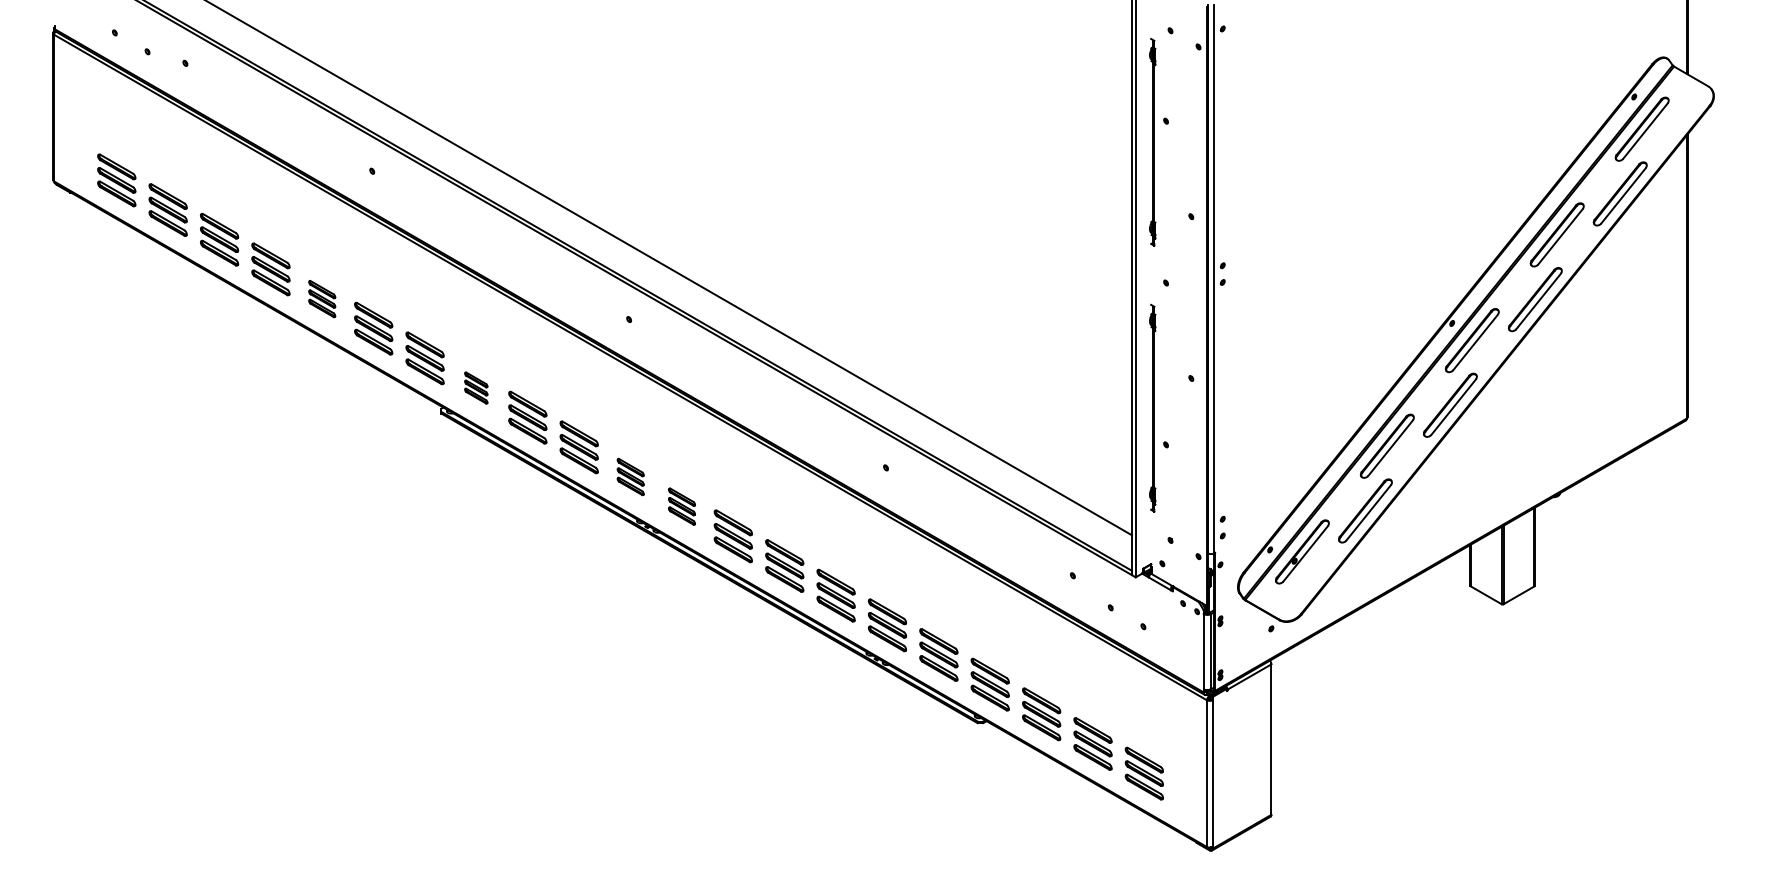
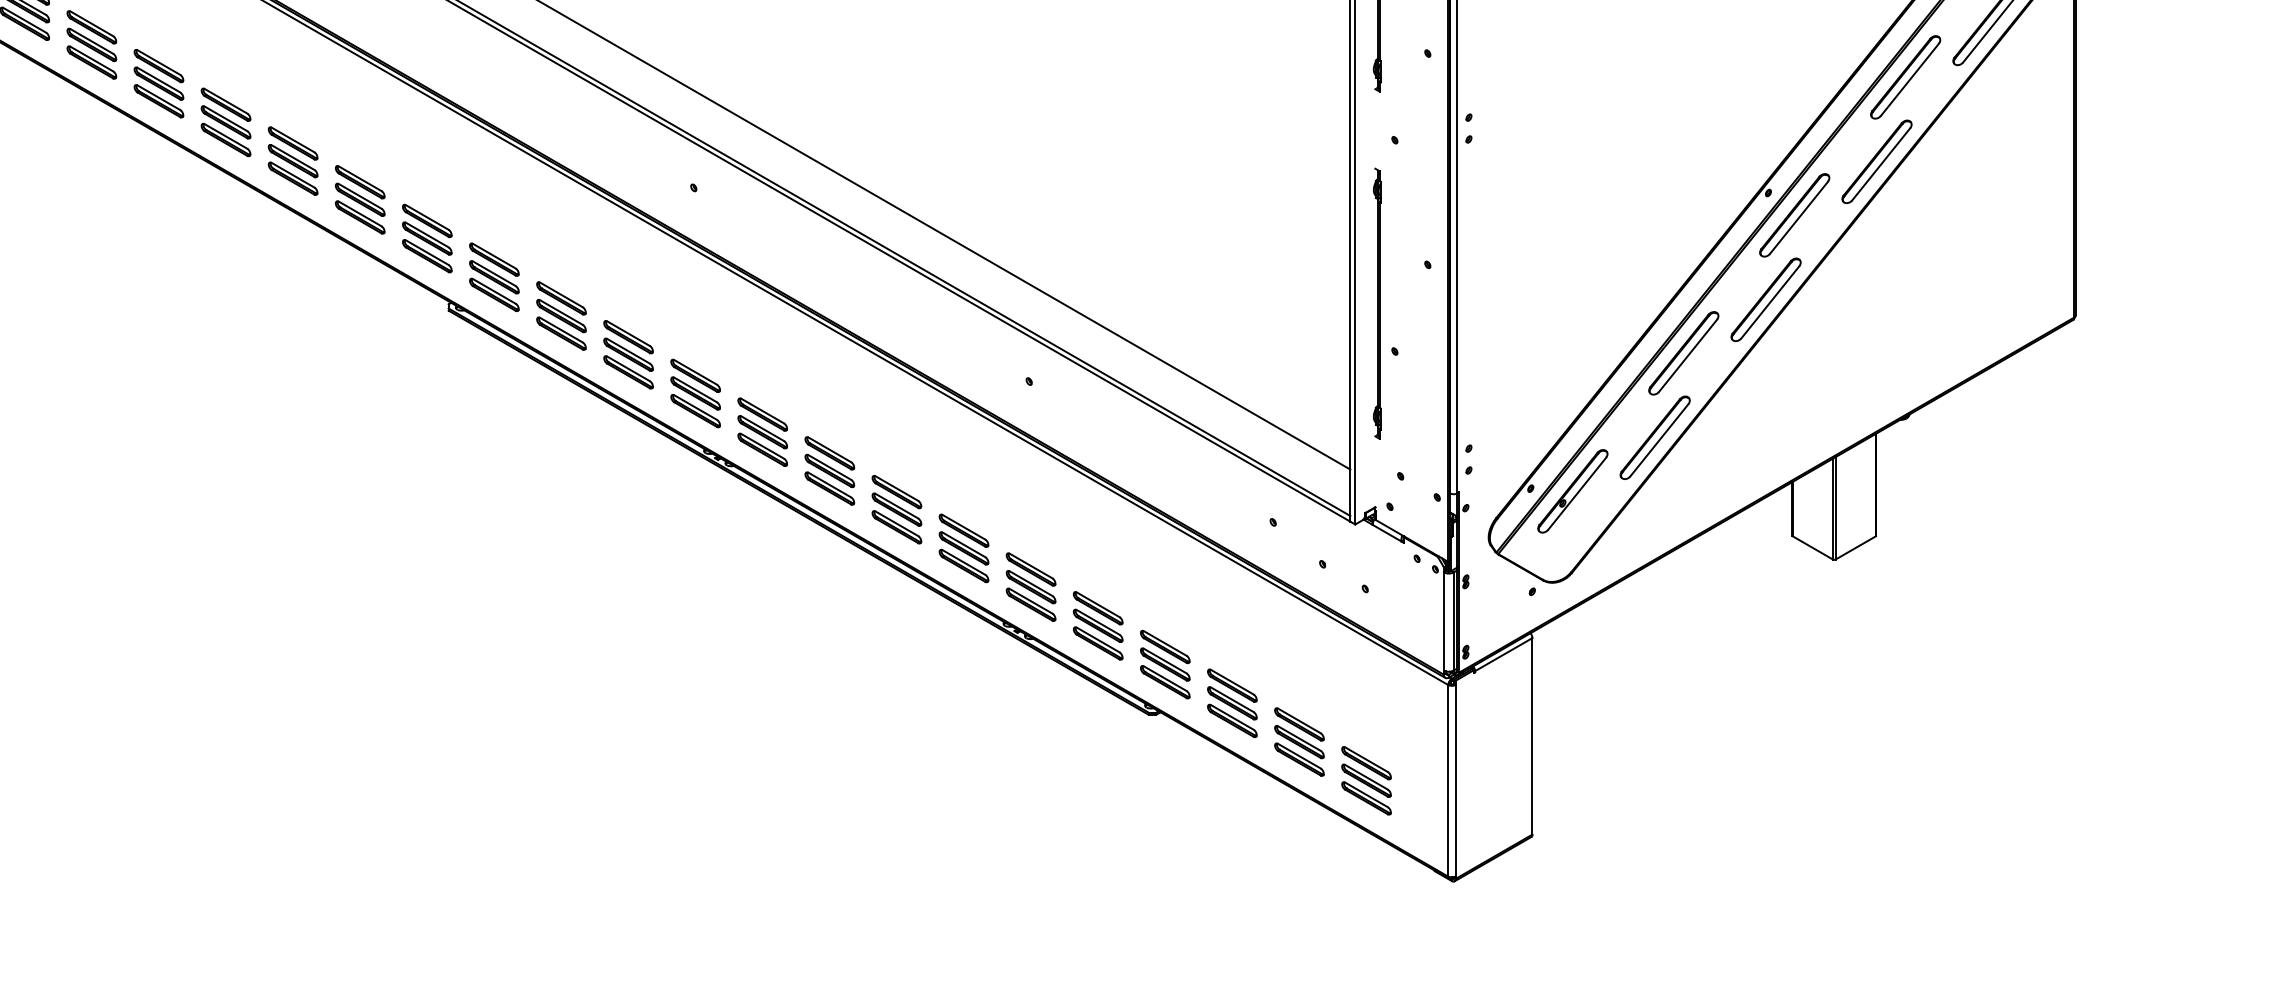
part: (321, 298) -> (292, 160), size x1.43
part: (475, 387) -> (493, 276), size x1.67
part: (630, 476) -> (695, 392), size x1.43
part: (681, 506) -> (762, 431), size x1.43

